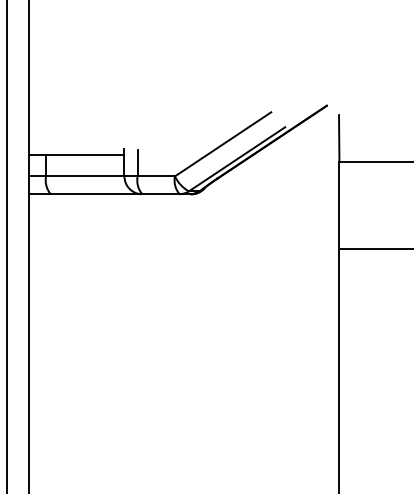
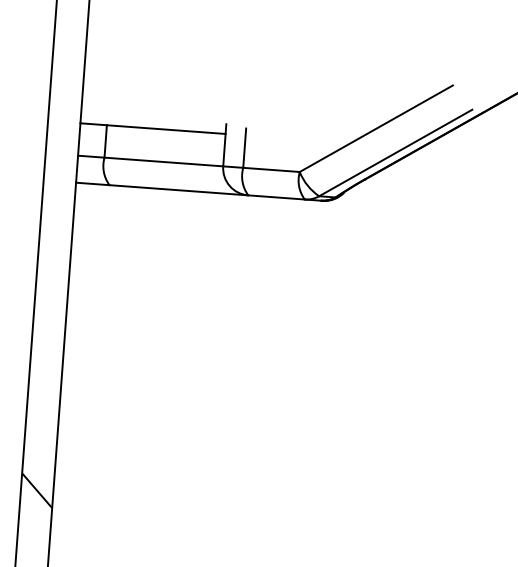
hatch: (17, 397) -> (36, 489), added

